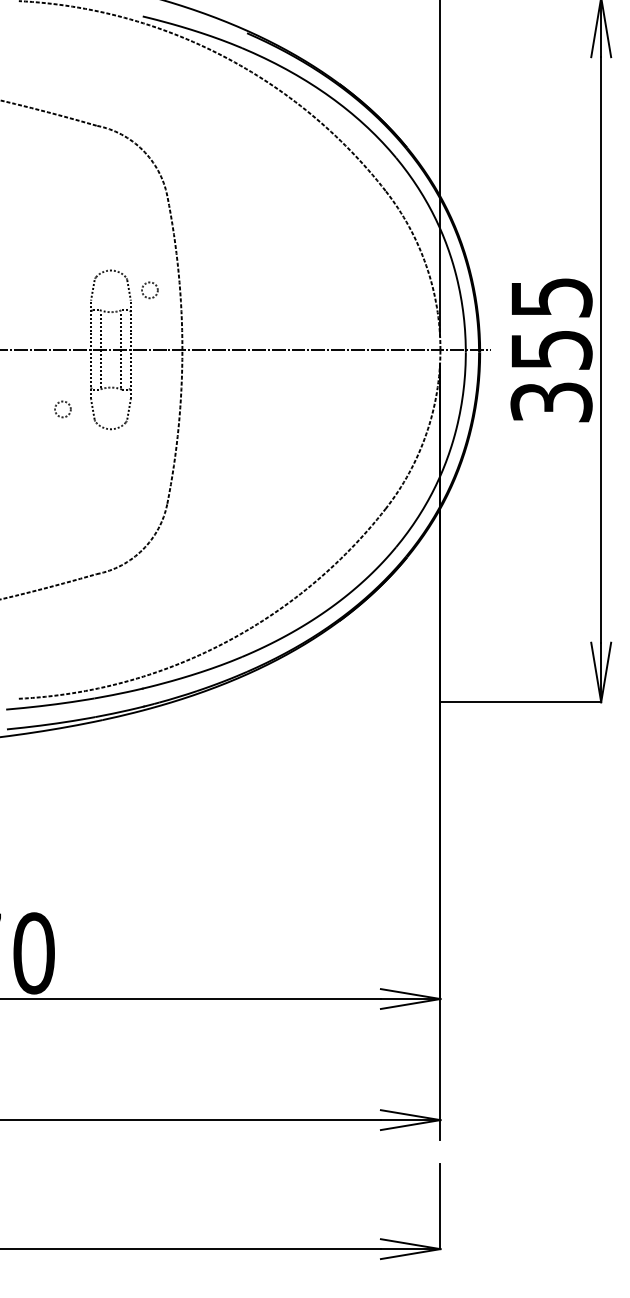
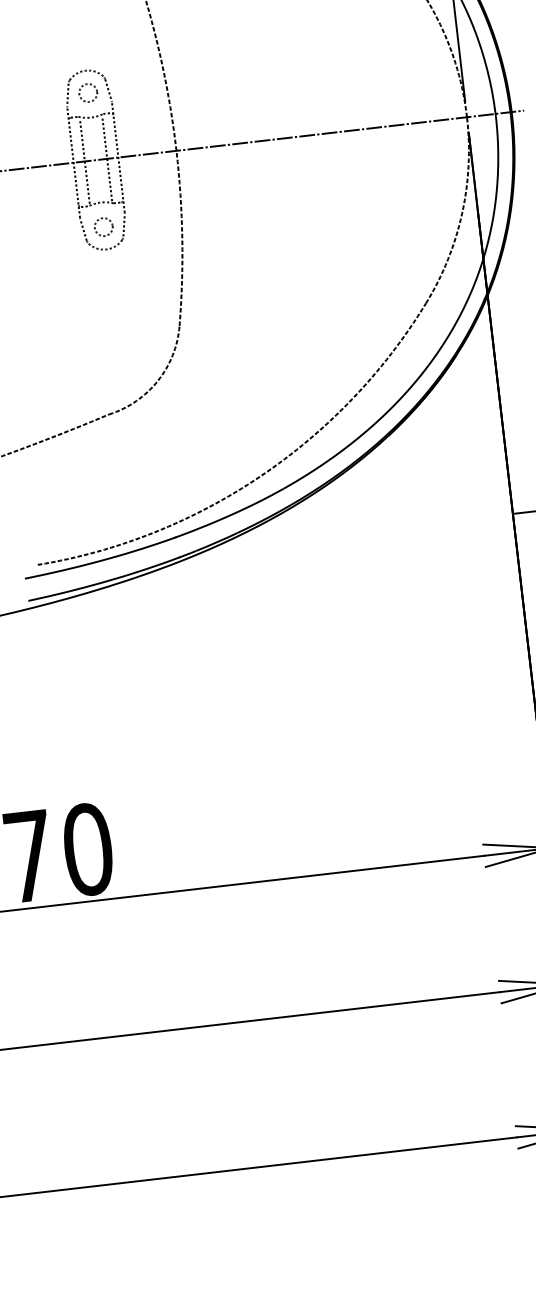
circle: (149, 290) -> (87, 93), moved
circle: (62, 409) -> (103, 227), moved

